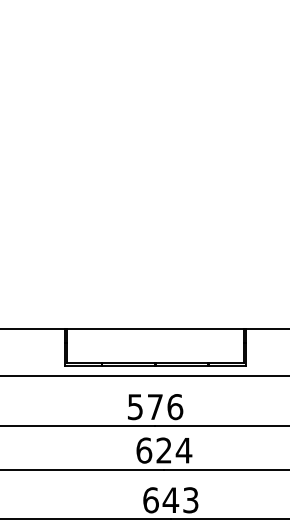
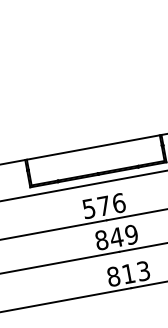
text: (164, 450) -> (116, 237), 624 -> 849
text: (161, 500) -> (121, 275), 643 -> 813

